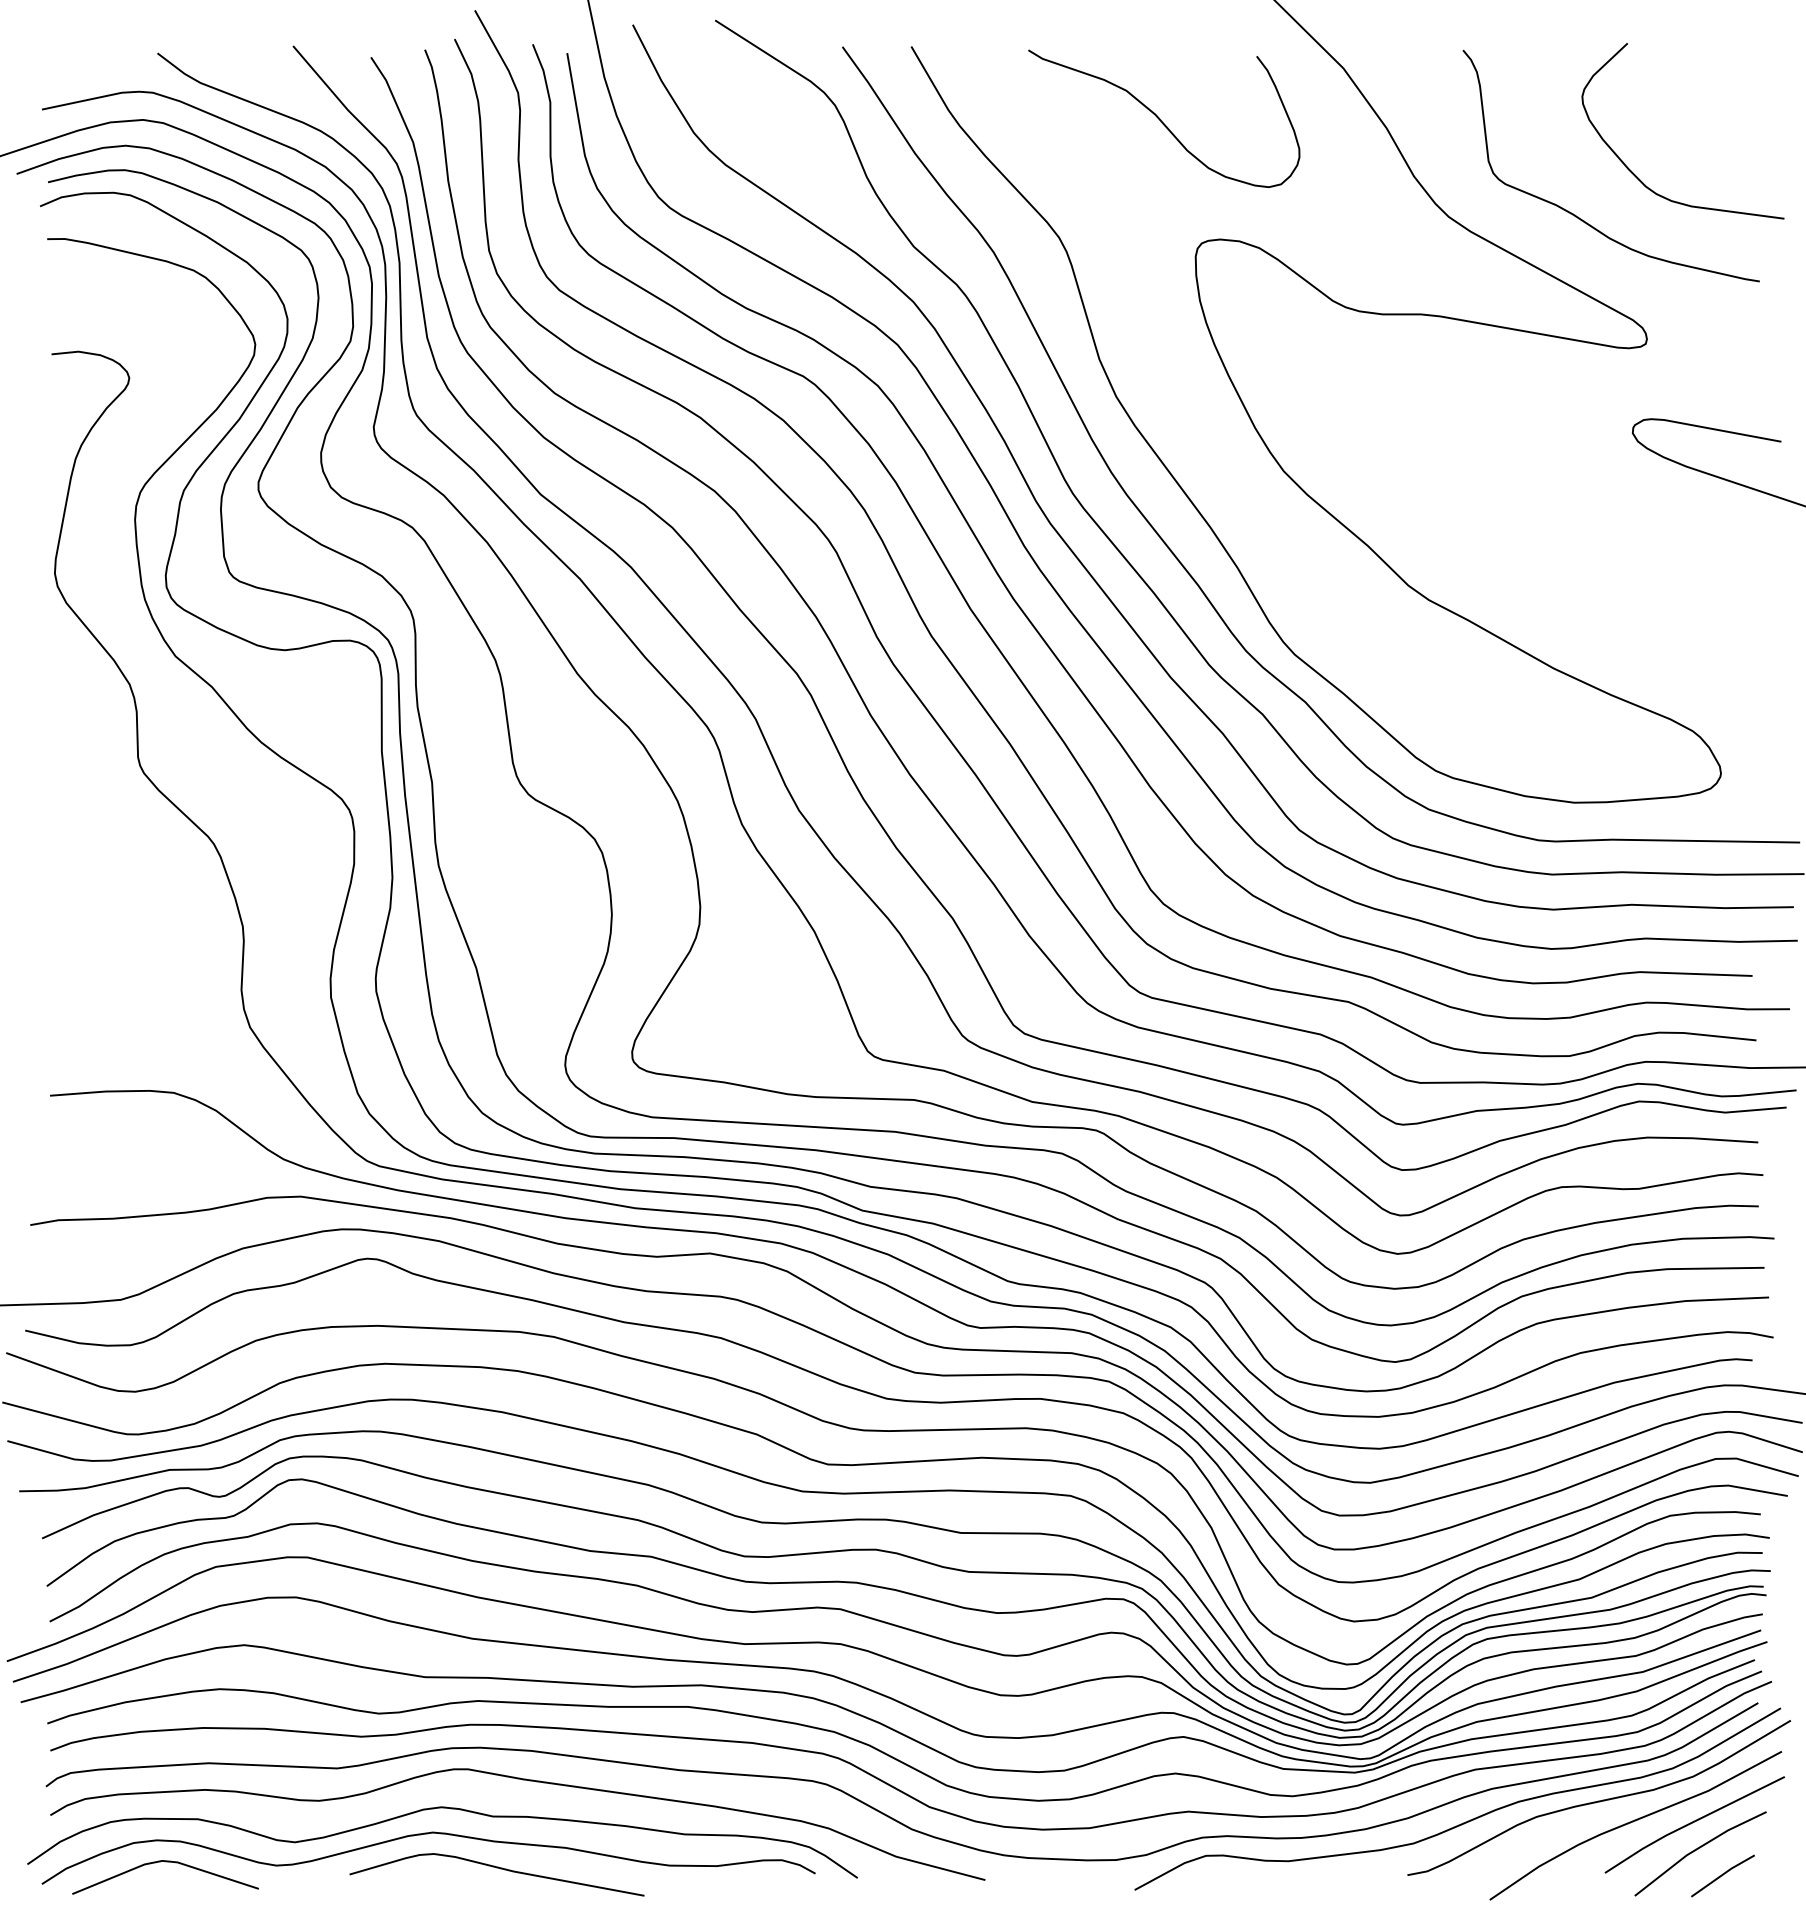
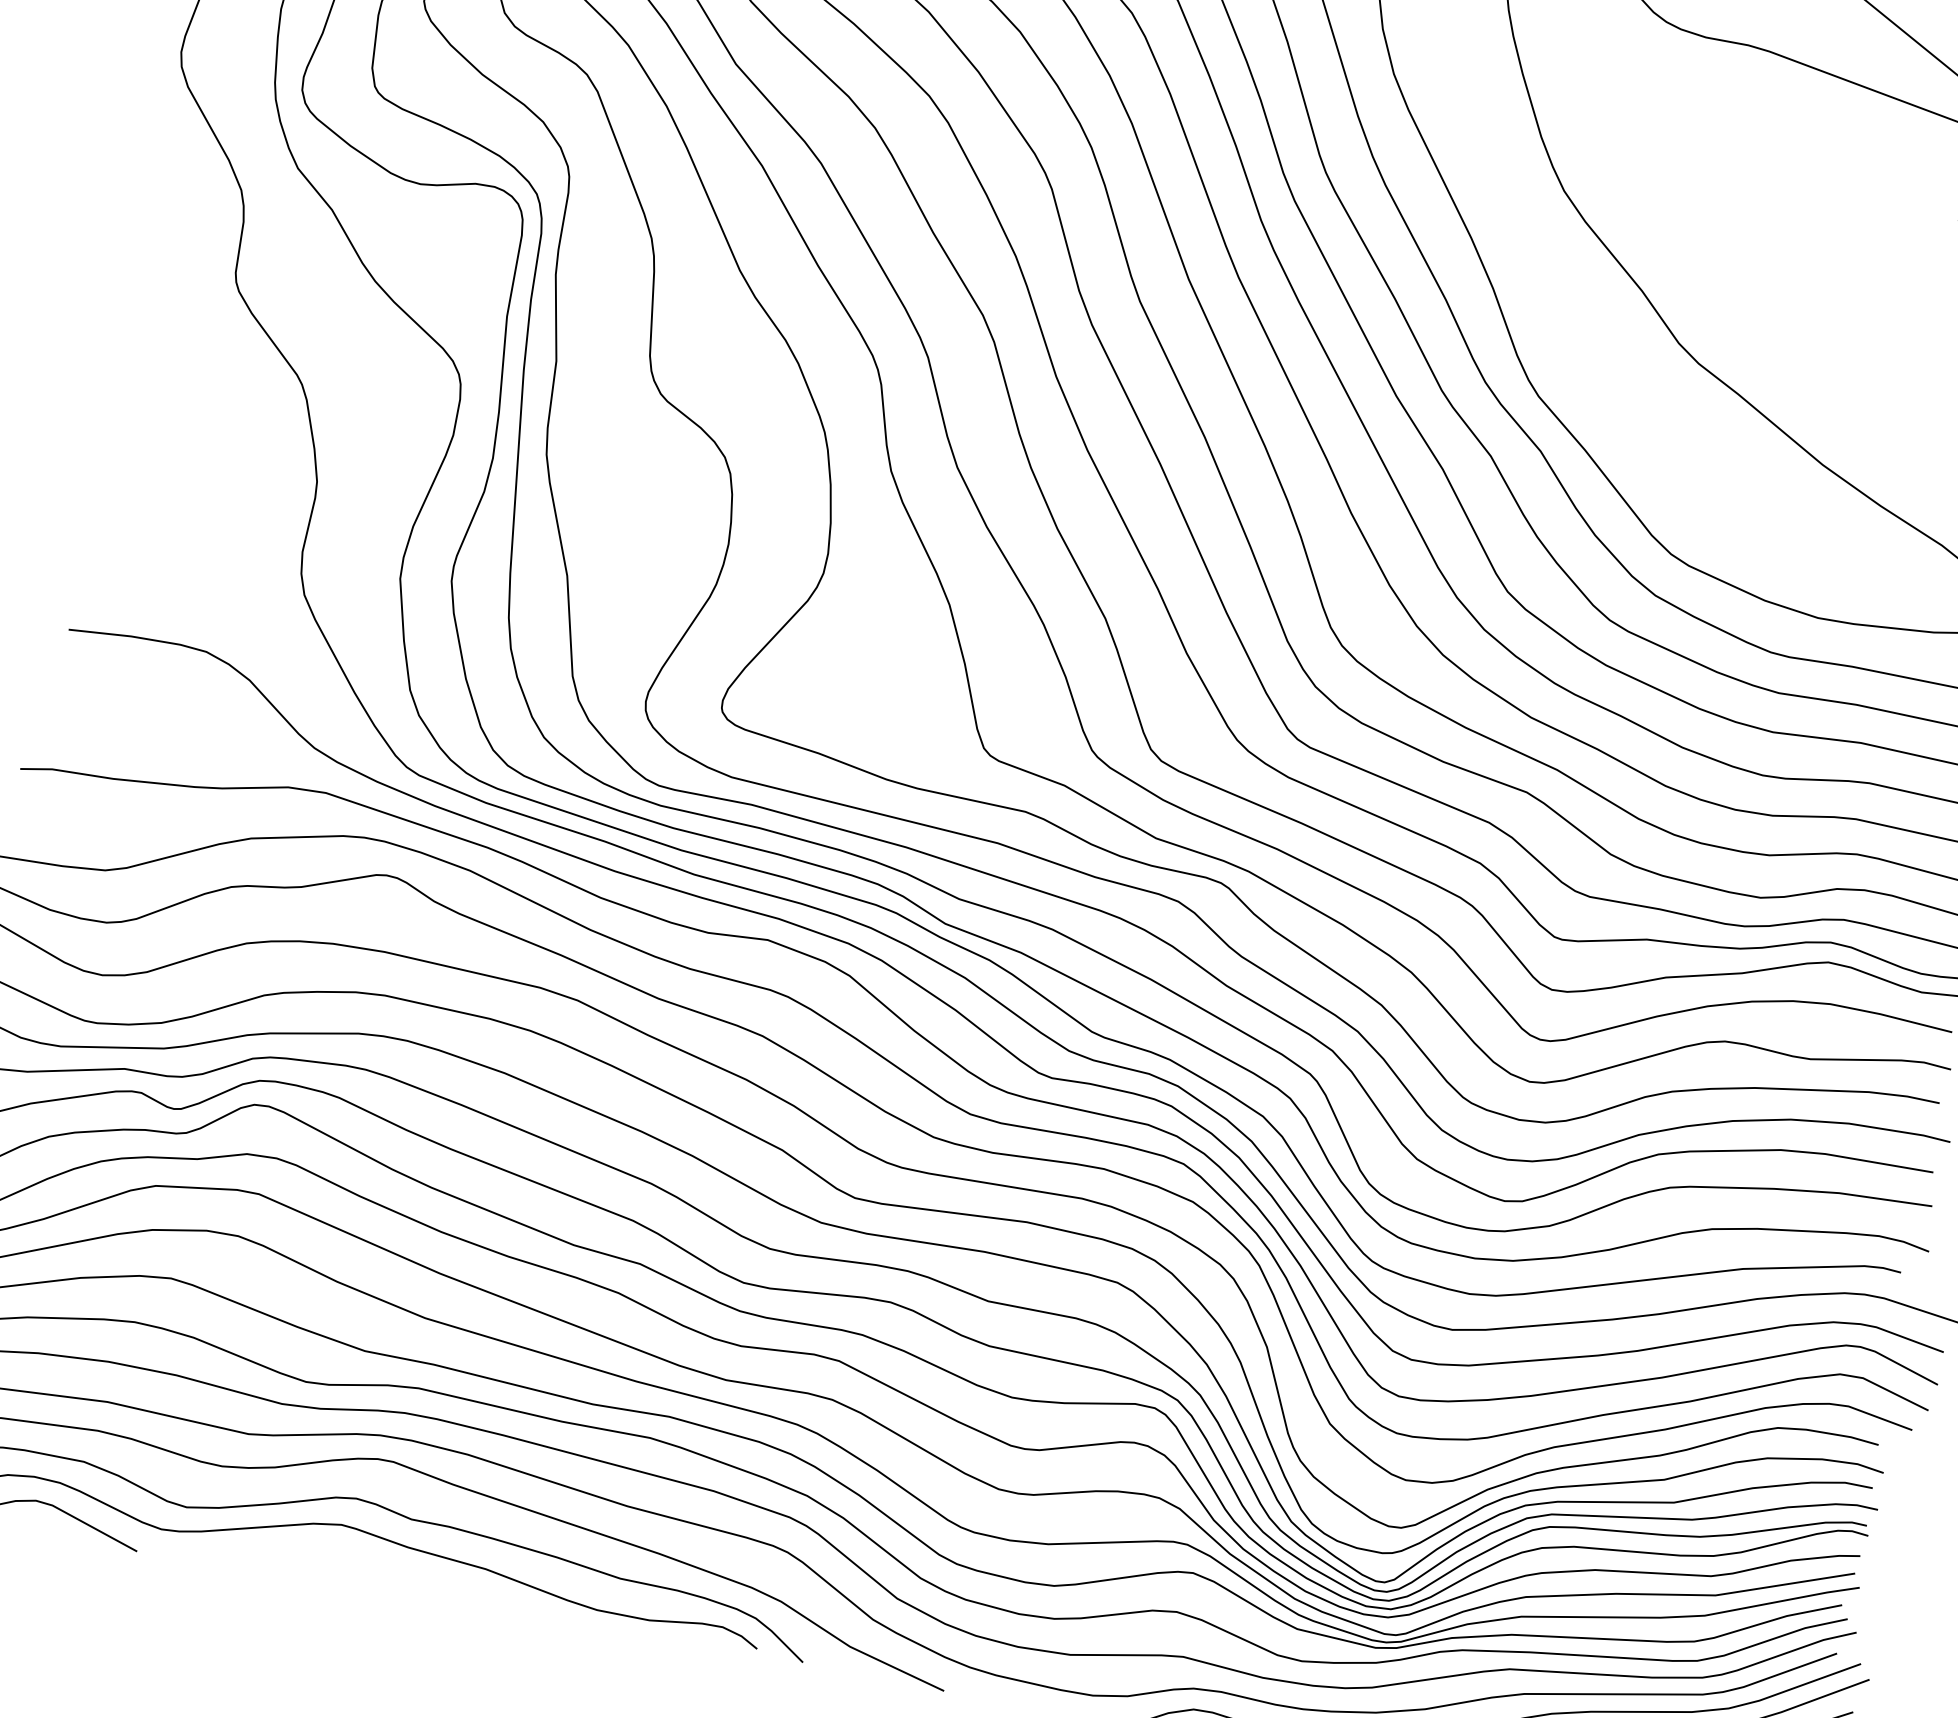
curve: (496, 1868) -> (404, 1577), removed

